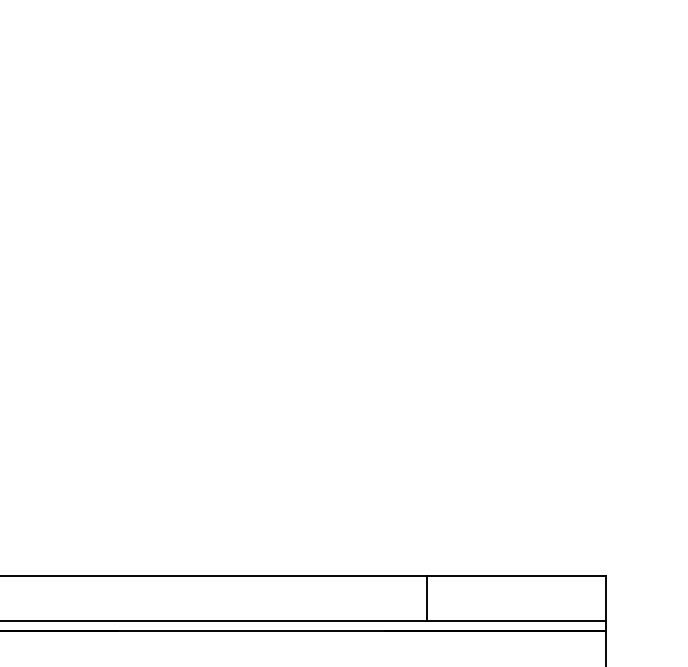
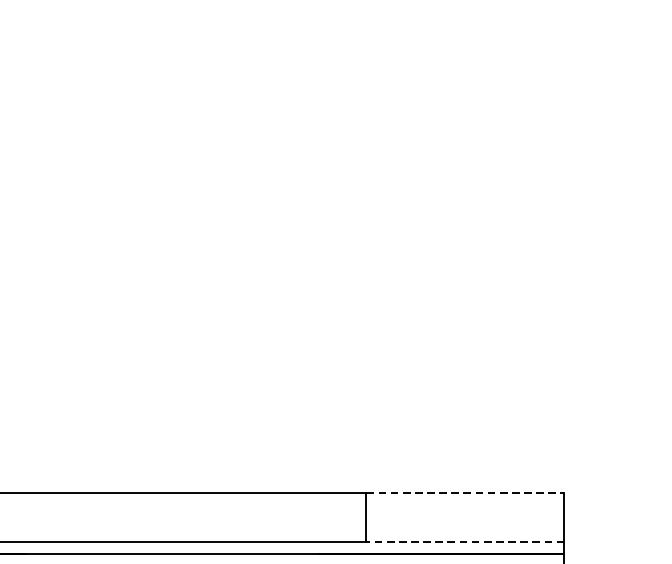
line: (516, 576) -> (465, 493), solid -> dashed
line: (516, 620) -> (465, 541), solid -> dashed

